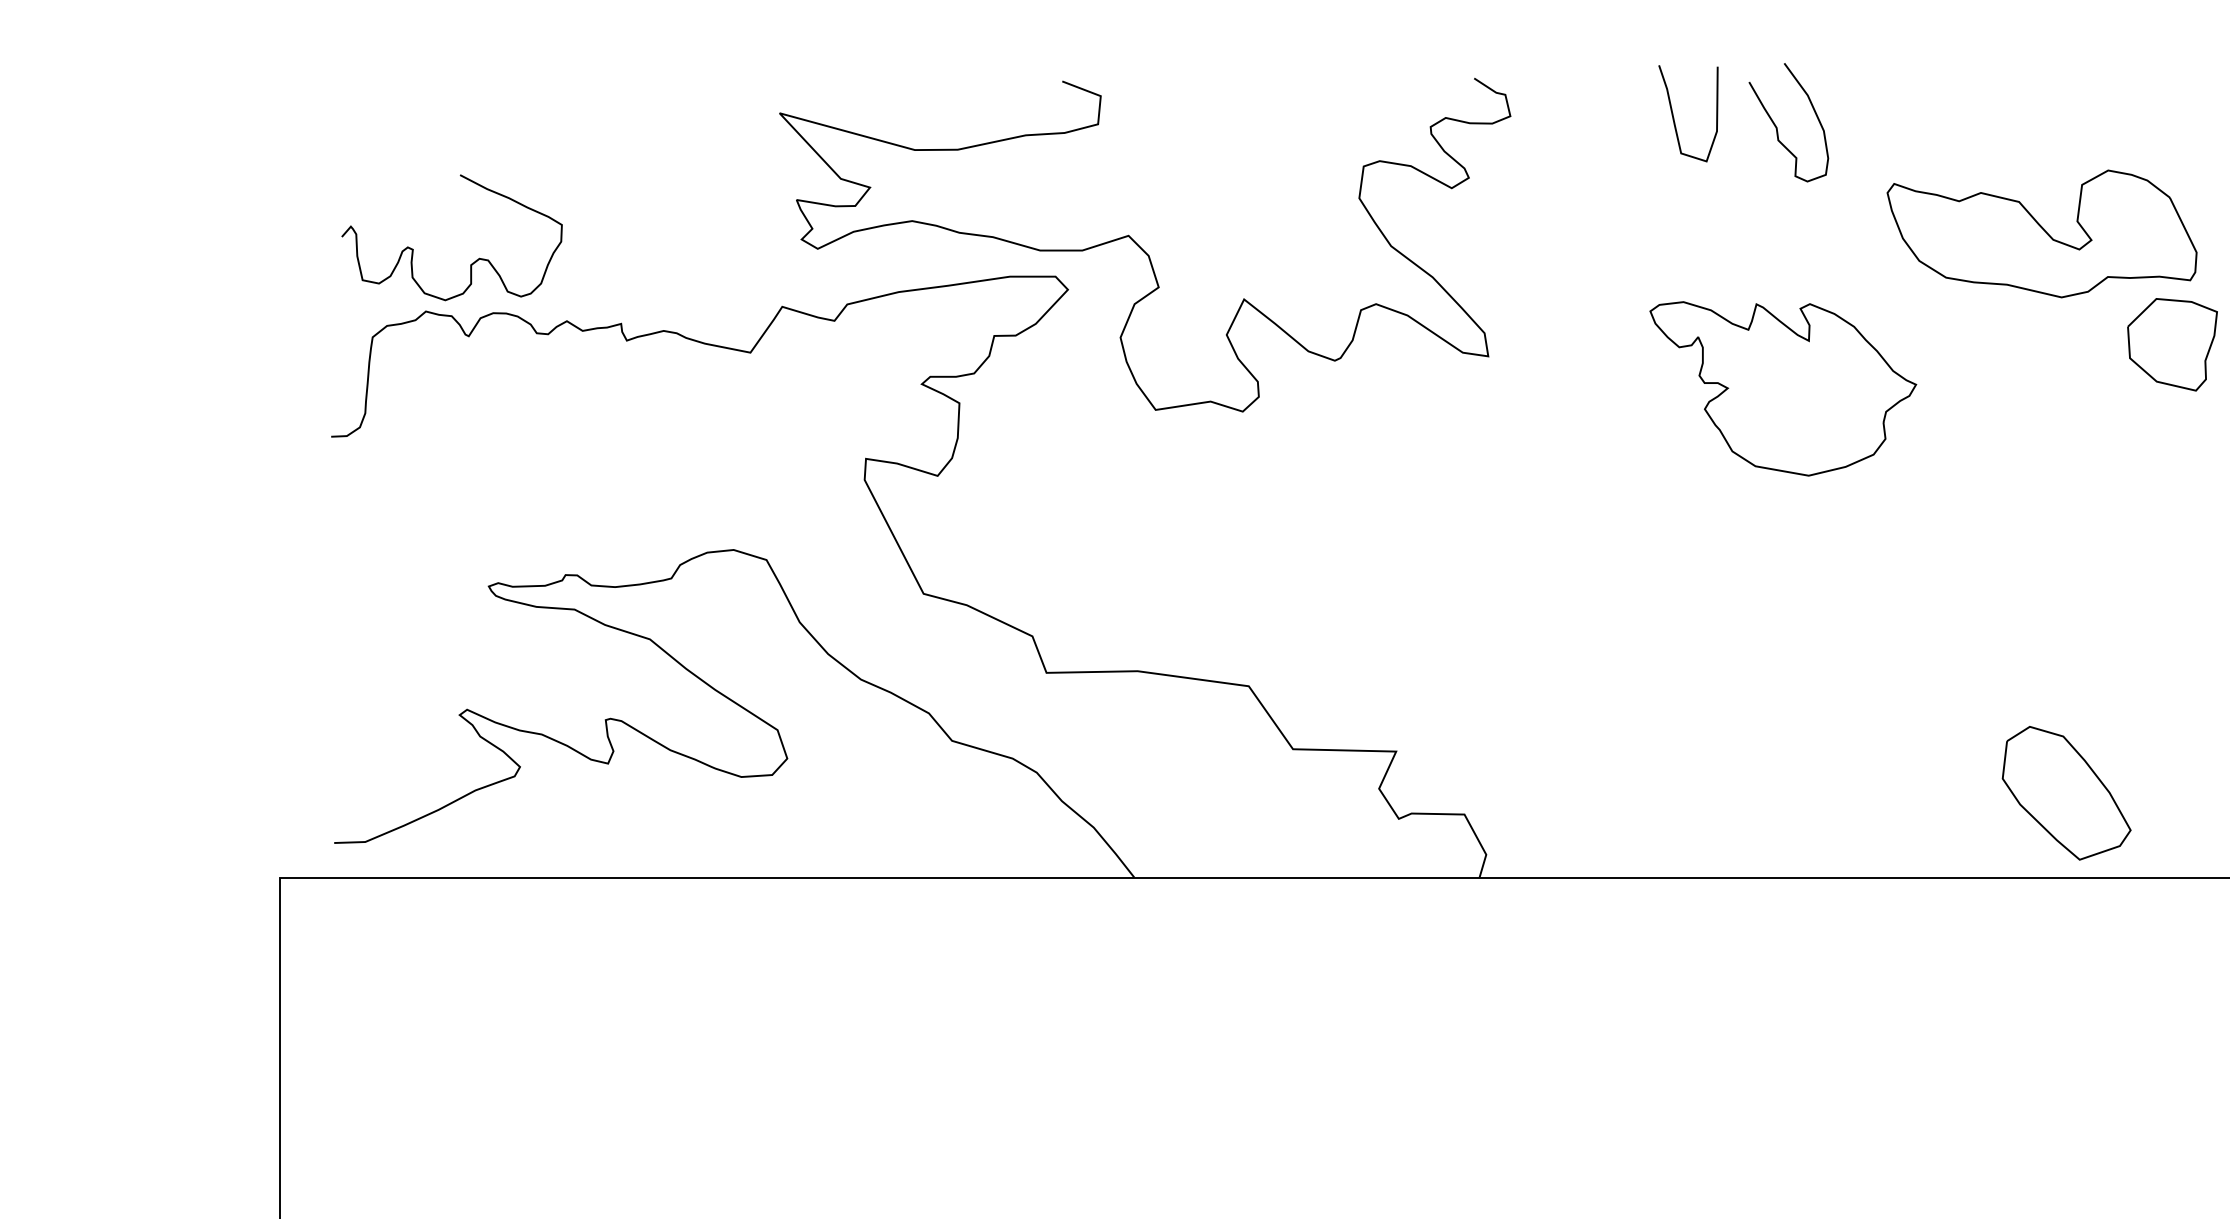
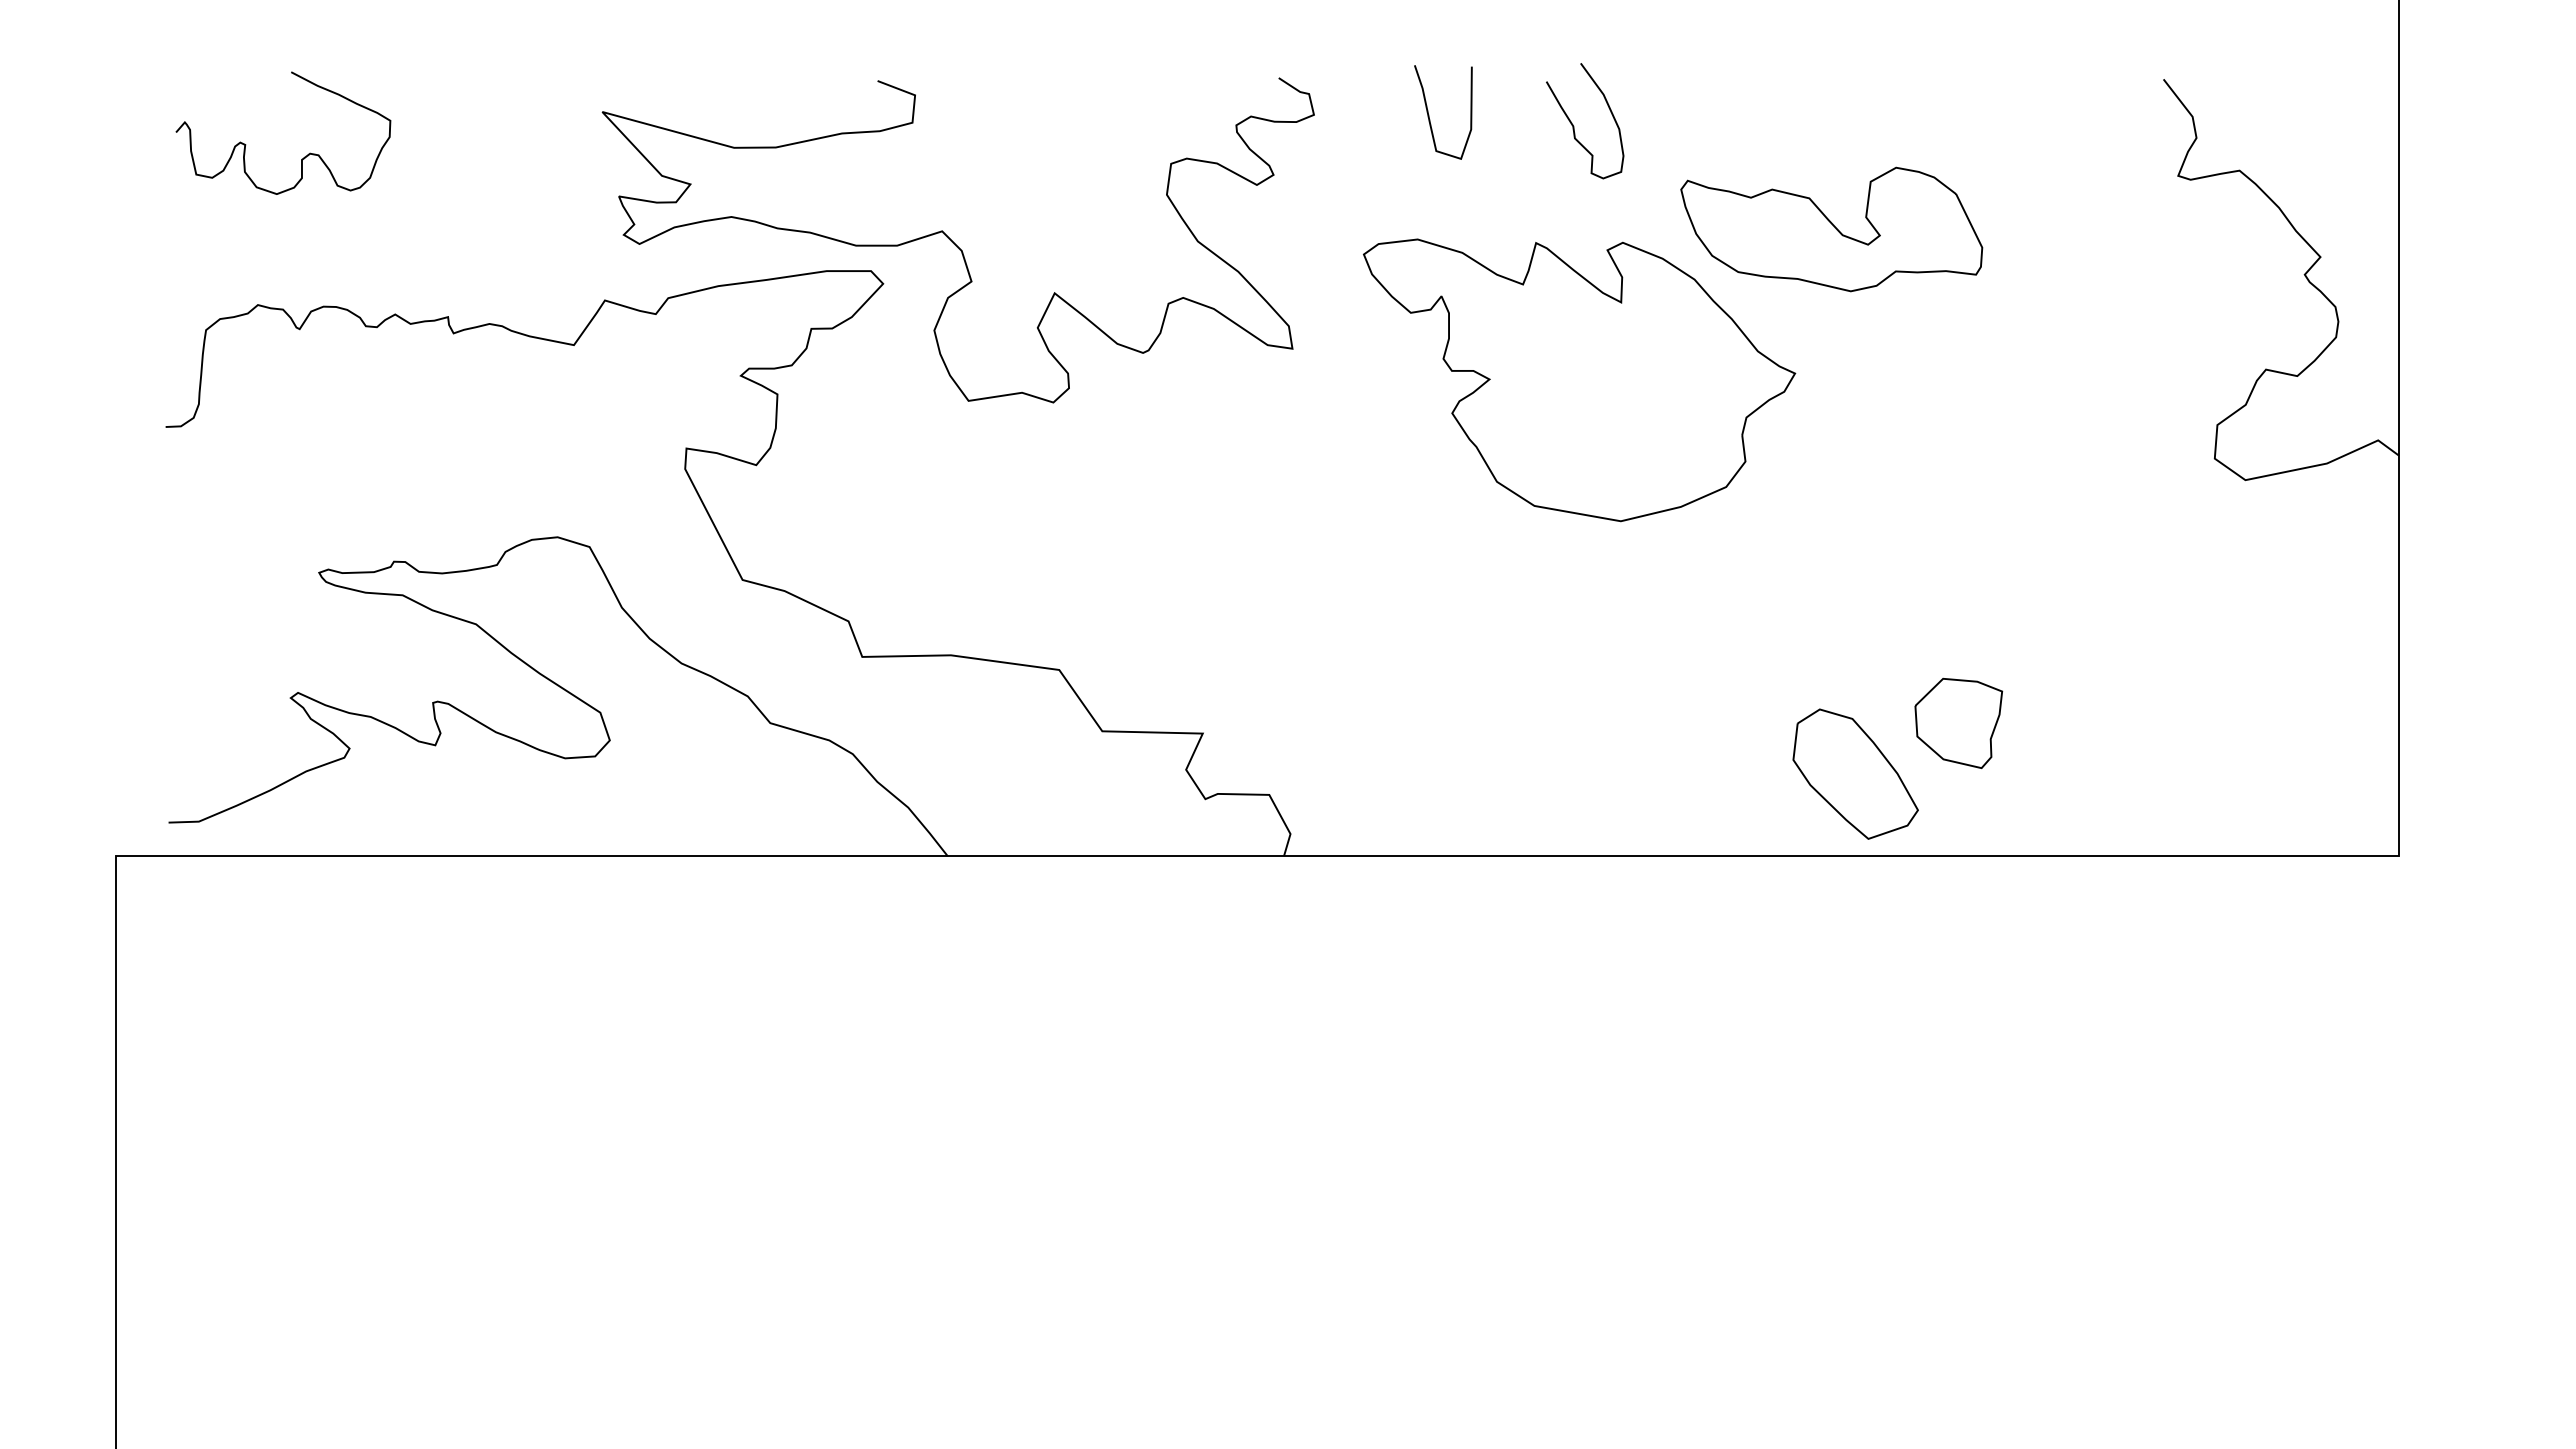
curve: (1674, 115) -> (1429, 114), moved
curve: (473, 261) -> (304, 156), moved
part: (2172, 343) -> (1958, 722), moved
part: (1783, 388) -> (1579, 380), size x1.67

